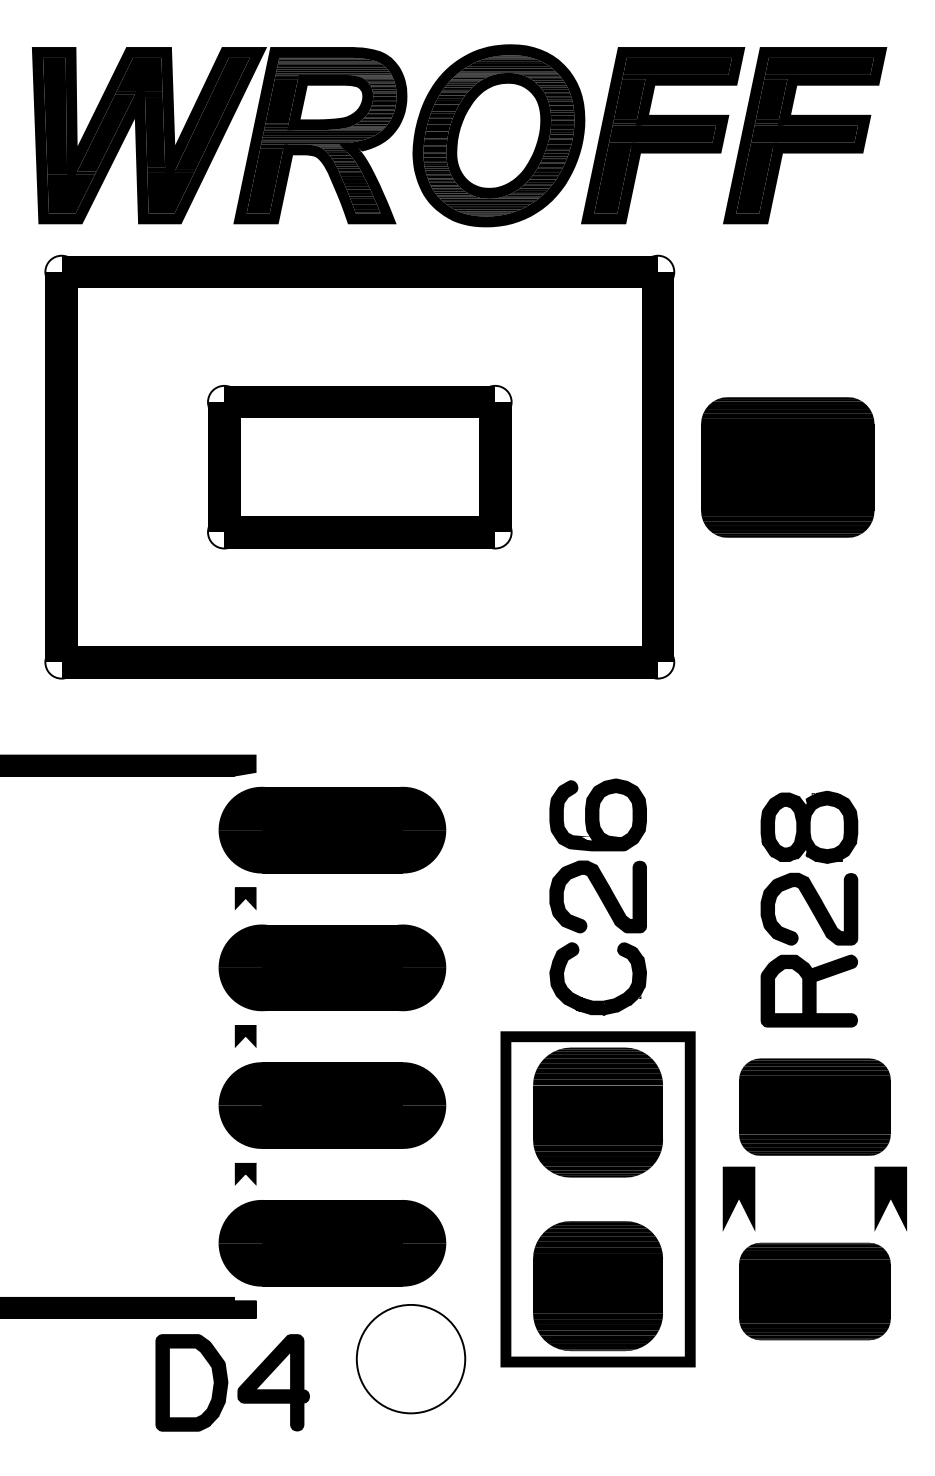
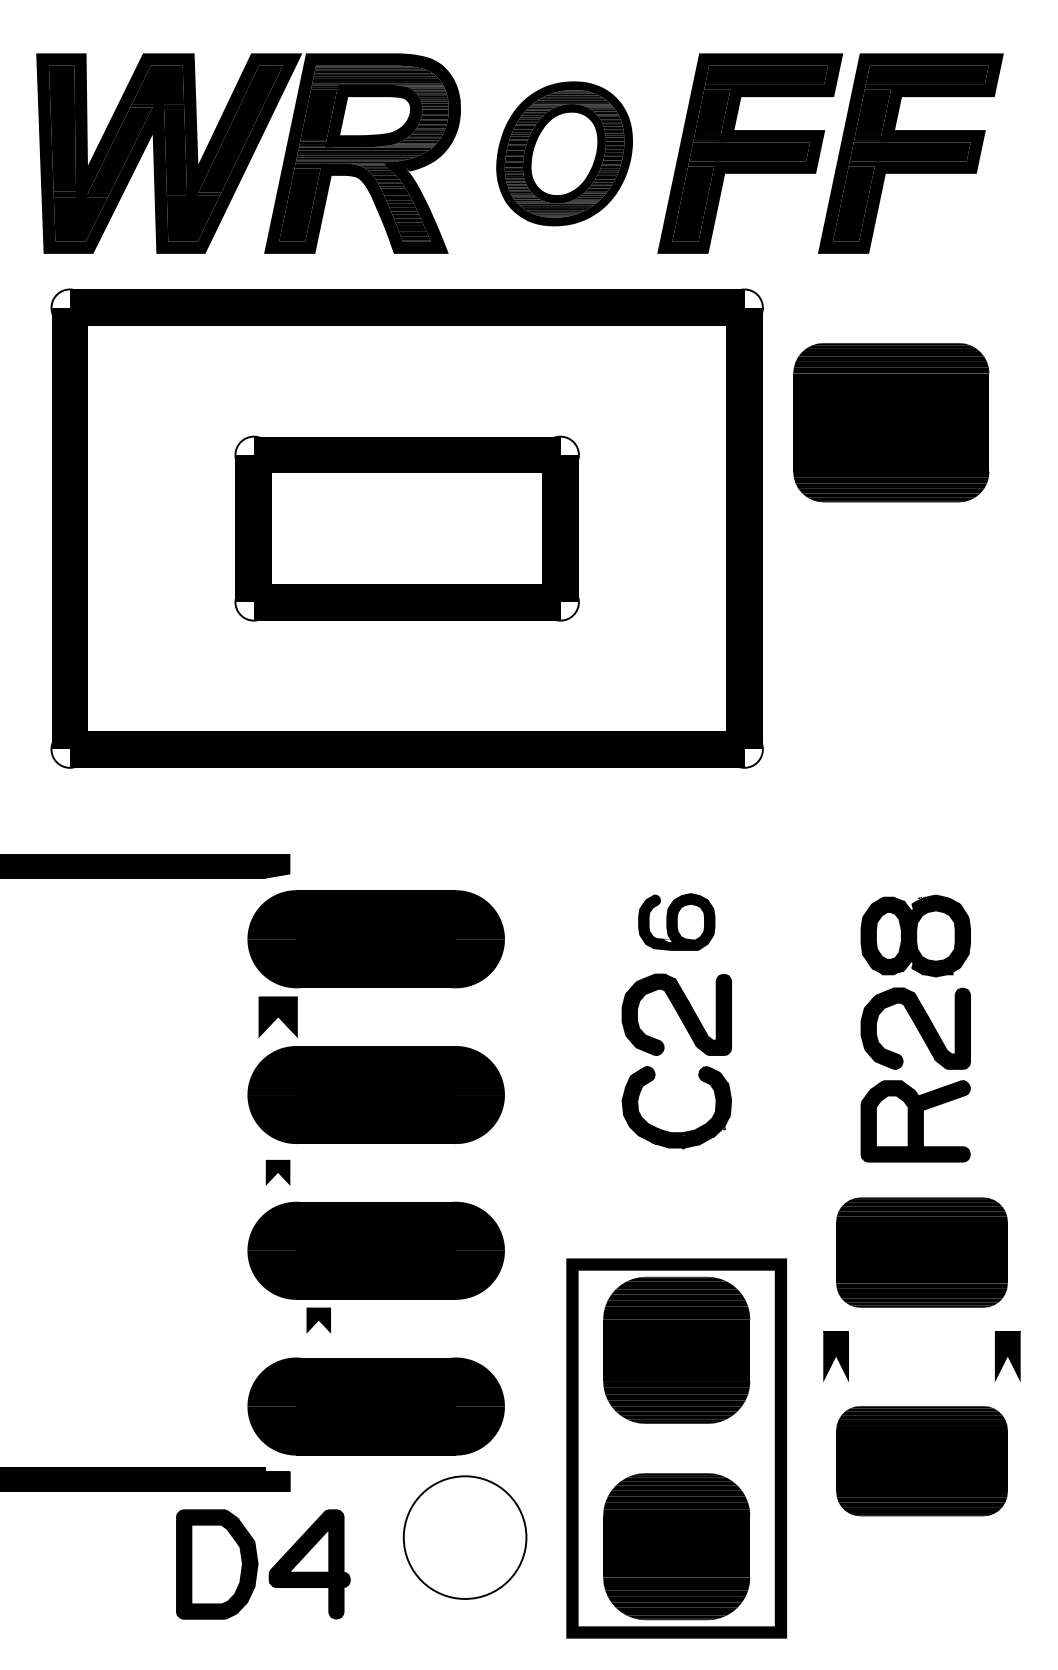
part: (498, 135) -> (564, 153), size x0.7
part: (787, 467) -> (890, 422), moved
part: (597, 814) -> (676, 921), size x0.7
part: (245, 898) -> (277, 1016), size x1.6
part: (245, 1174) -> (318, 1320), moved
part: (738, 1198) -> (835, 1355), size x0.7
part: (890, 1198) -> (1007, 1355), size x0.7
part: (597, 1199) -> (676, 1448), moved

